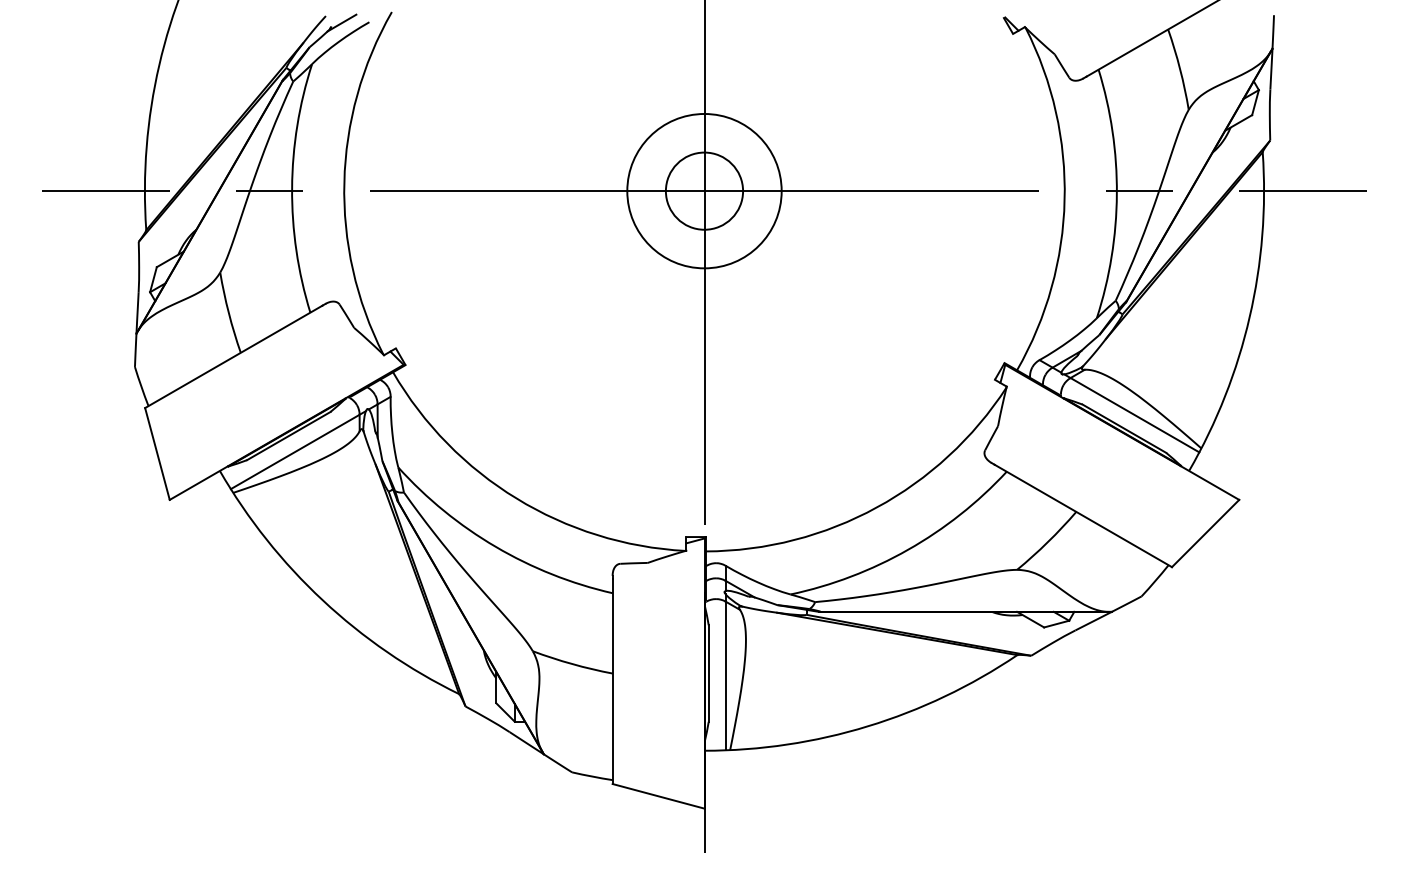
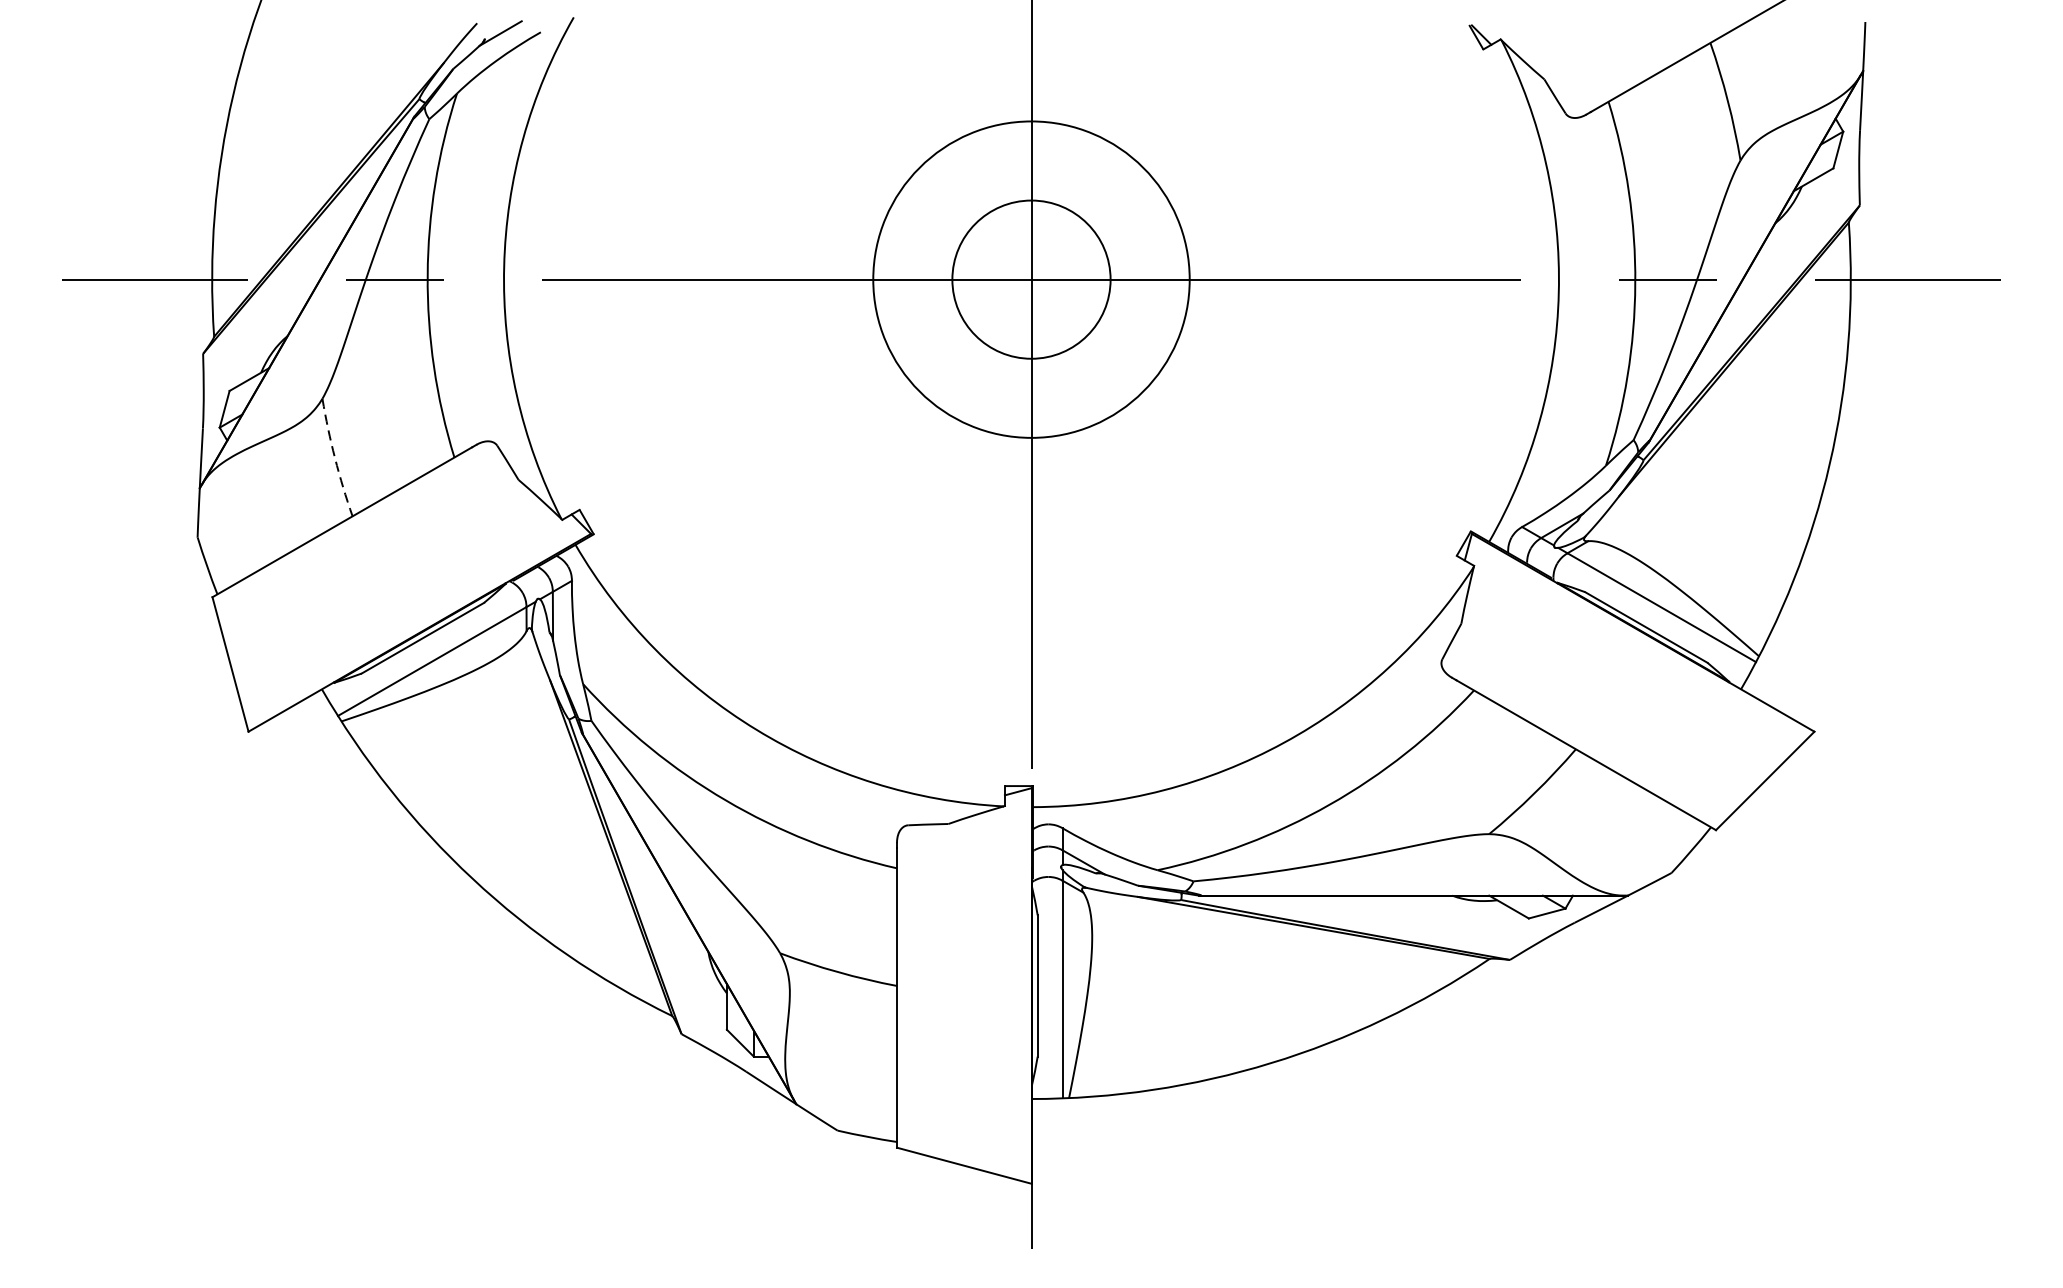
circle: (704, 190) -> (1031, 278), size x1.4
circle: (704, 190) -> (1031, 278), size x1.4
arc: (228, 313) -> (334, 458), solid -> dashed

